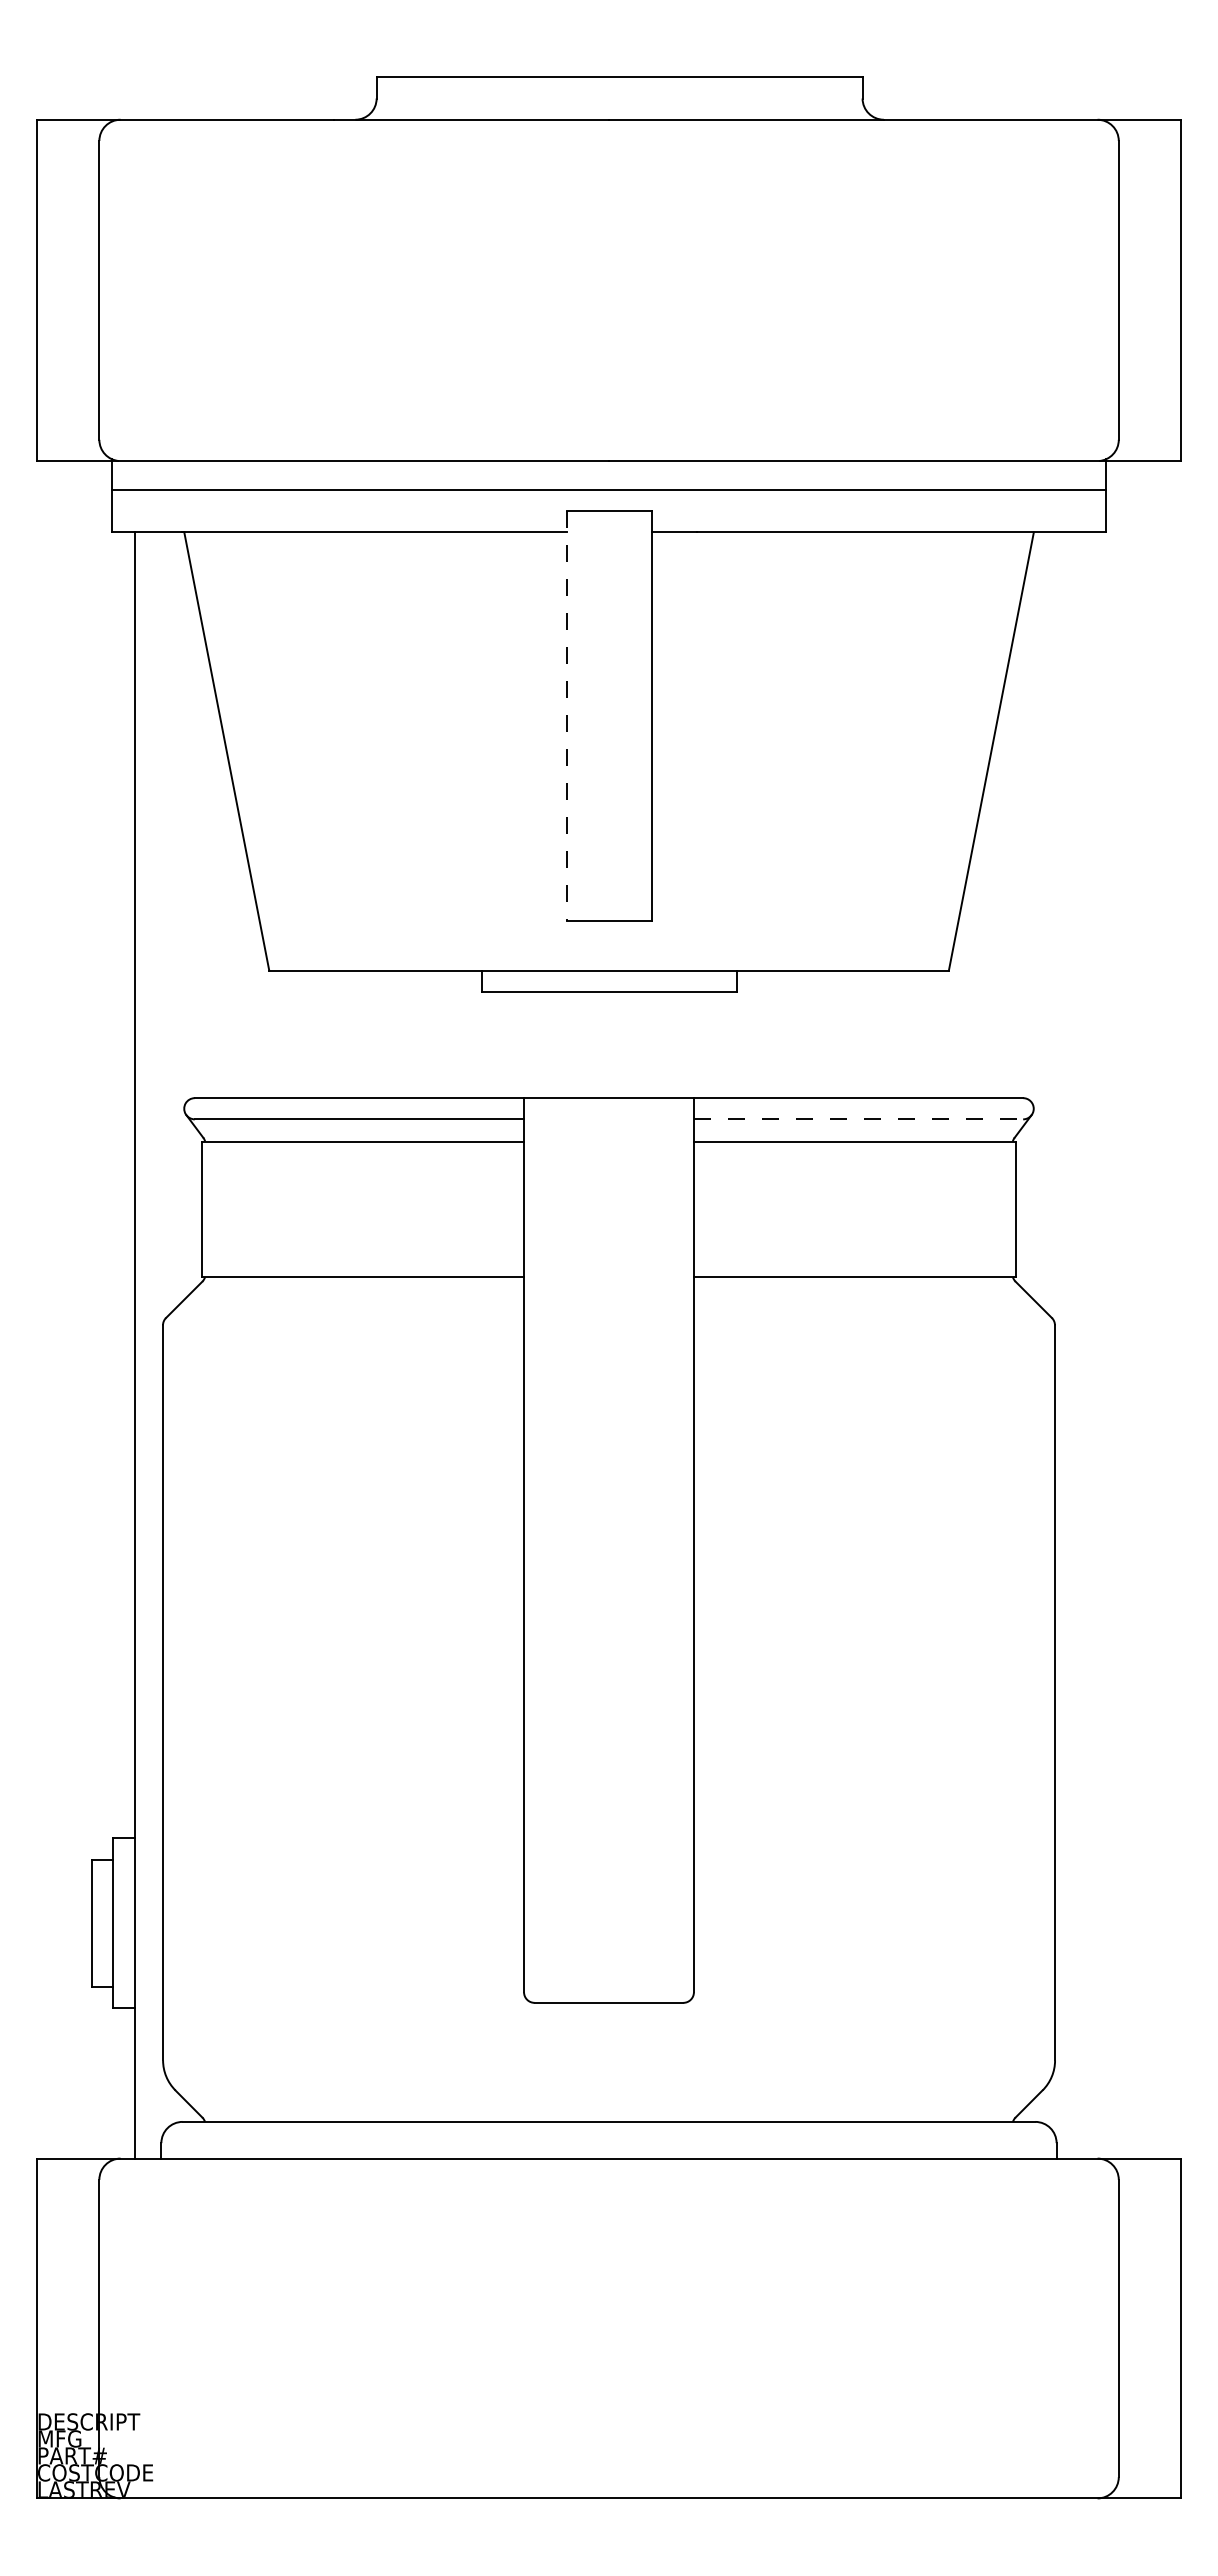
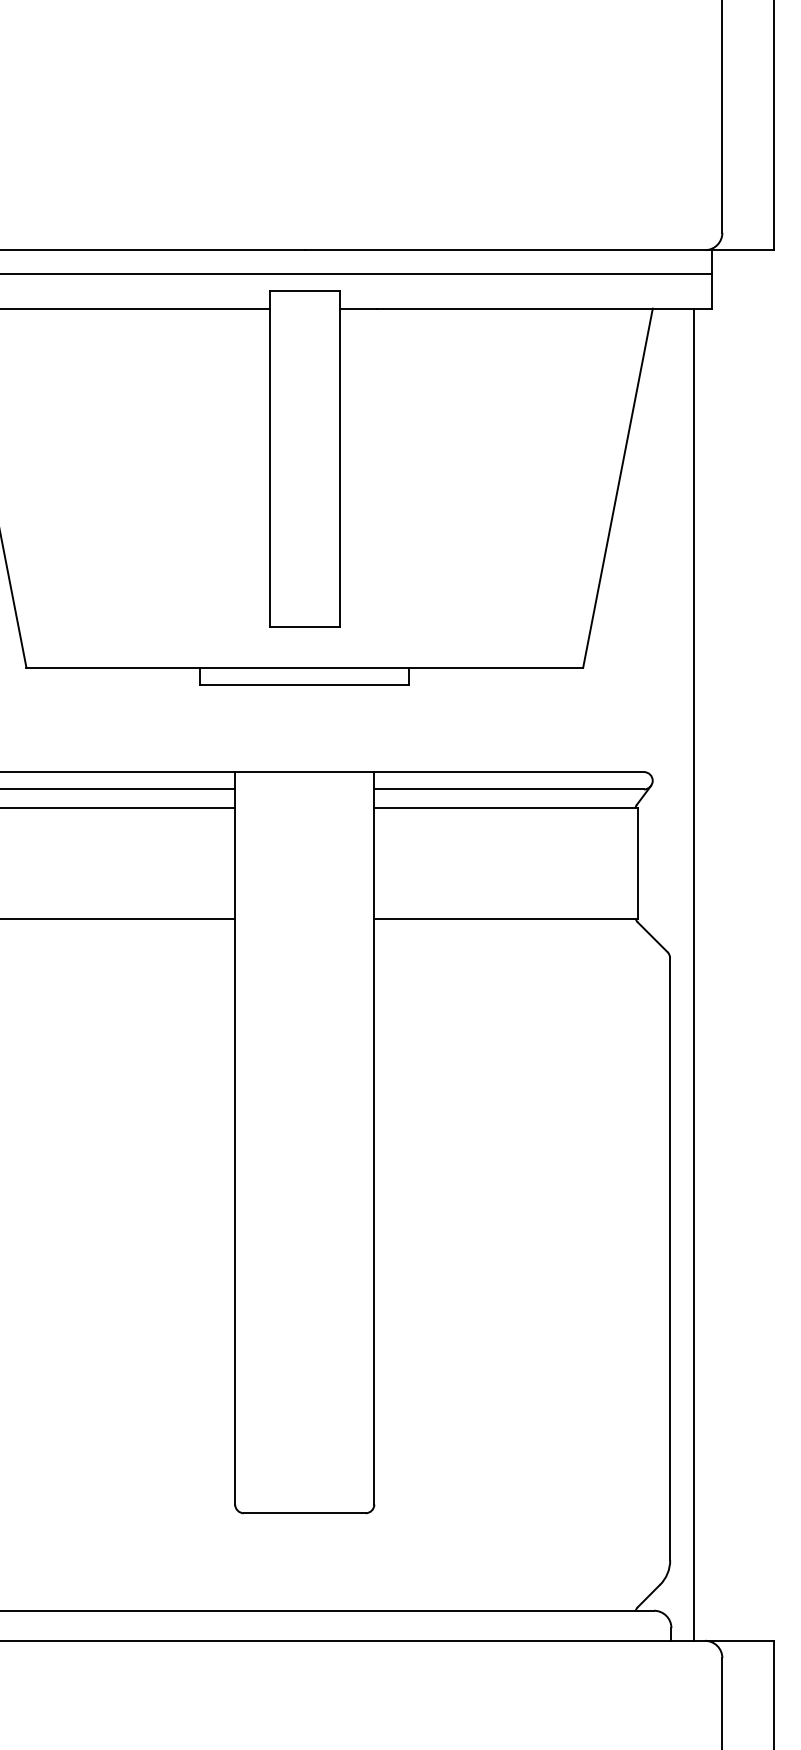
line: (566, 715) -> (269, 458), dashed -> solid
line: (858, 1119) -> (509, 789), dashed -> solid
line: (1083, 1345) -> (693, 974), added

